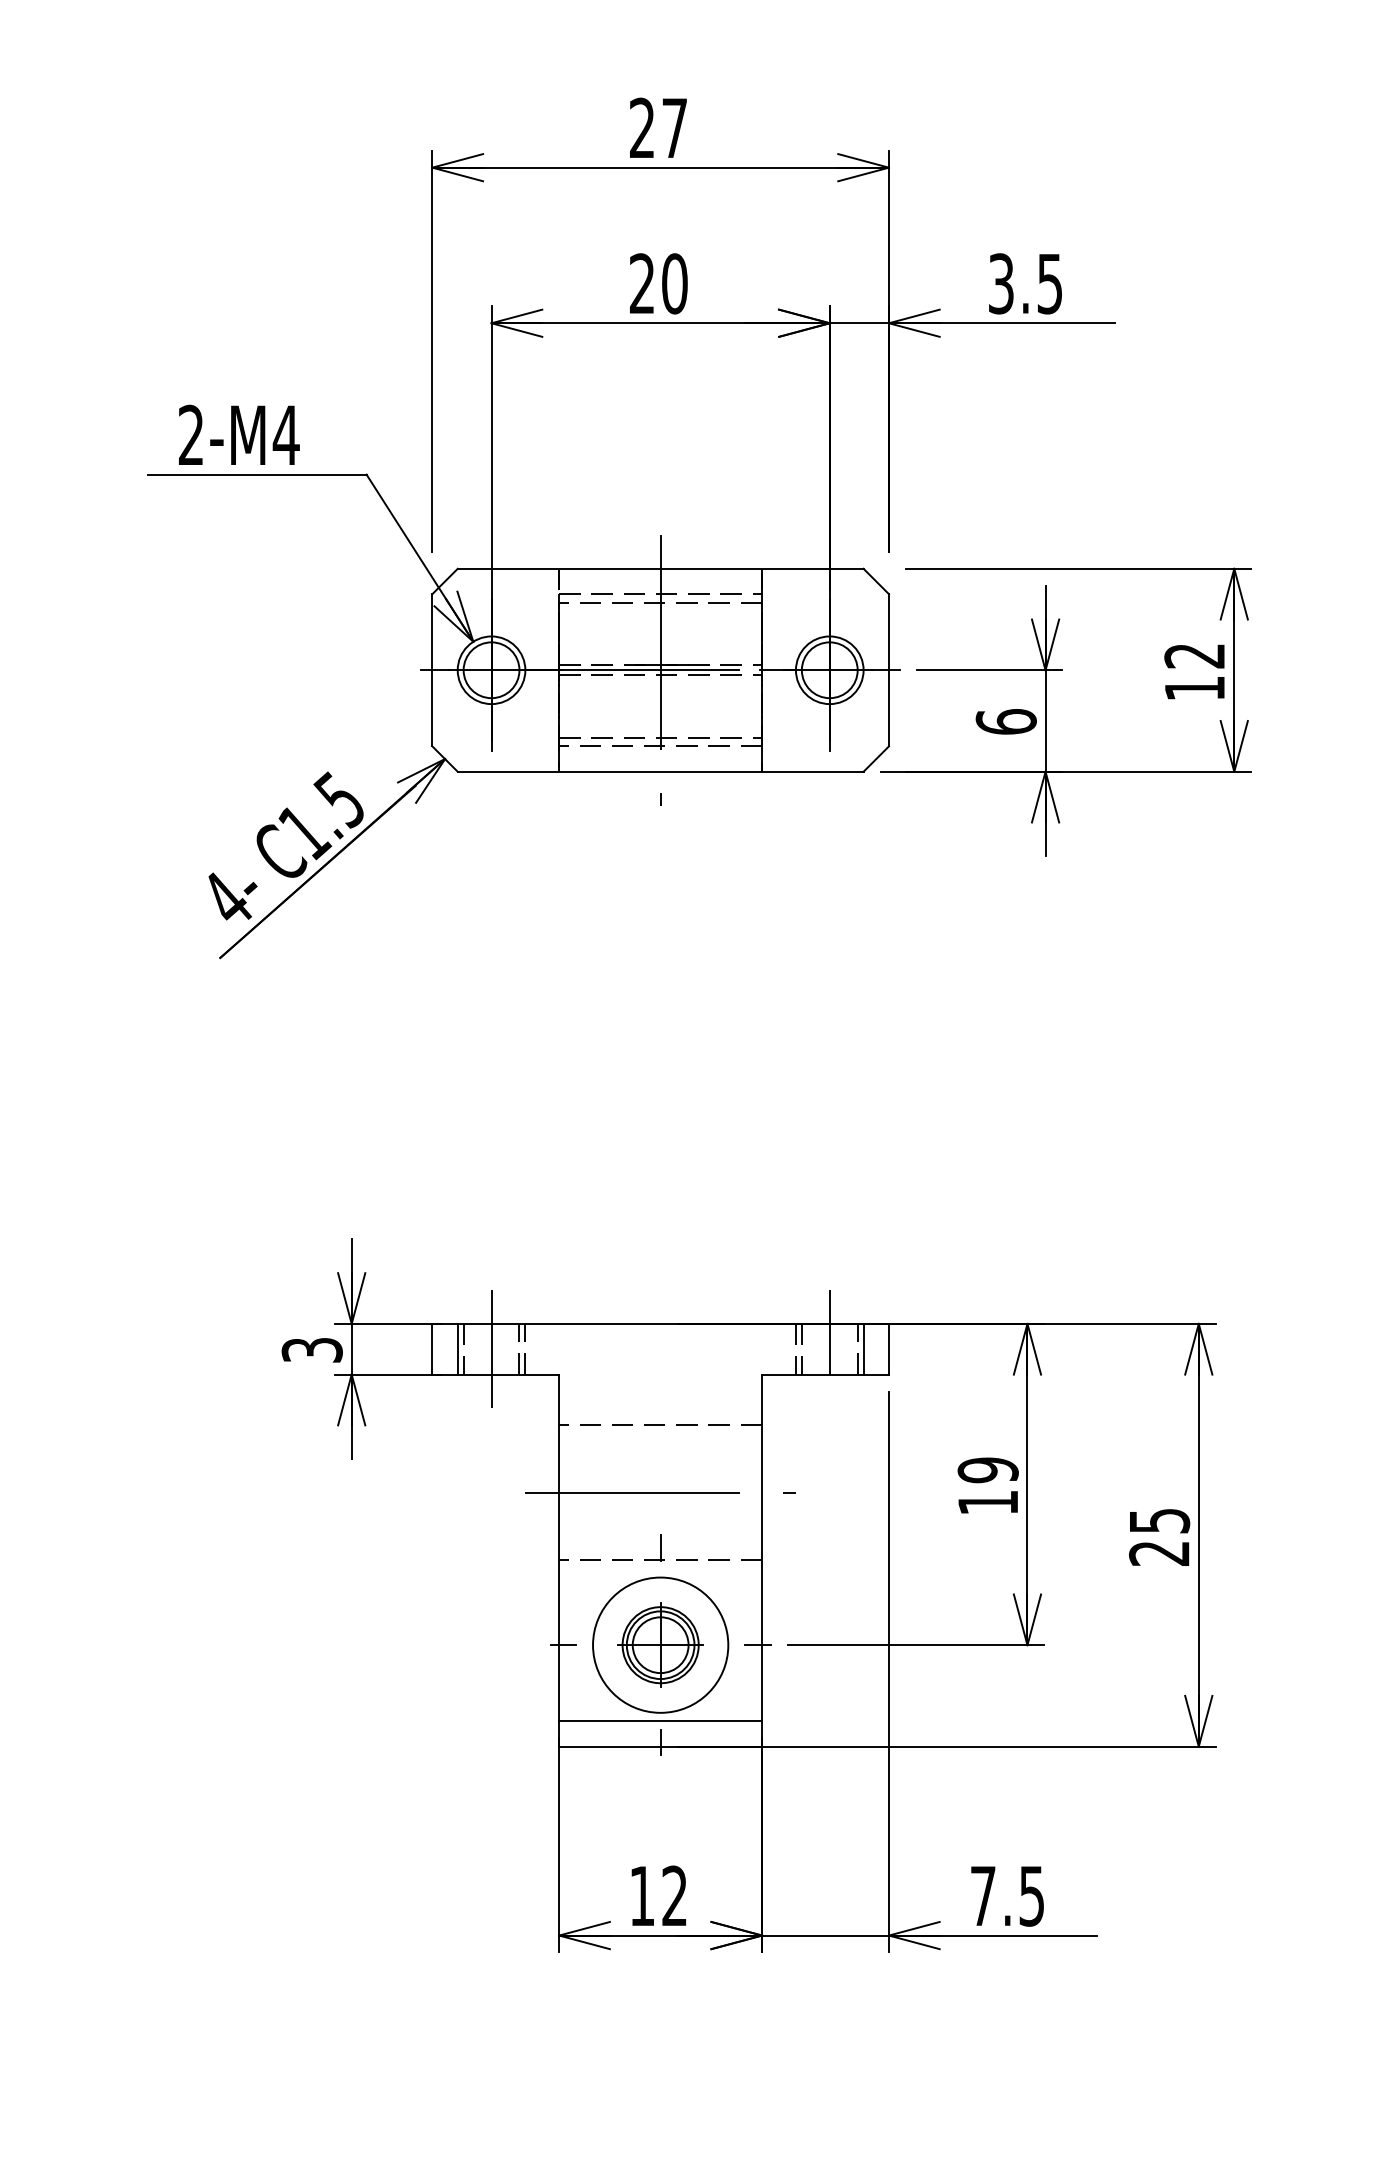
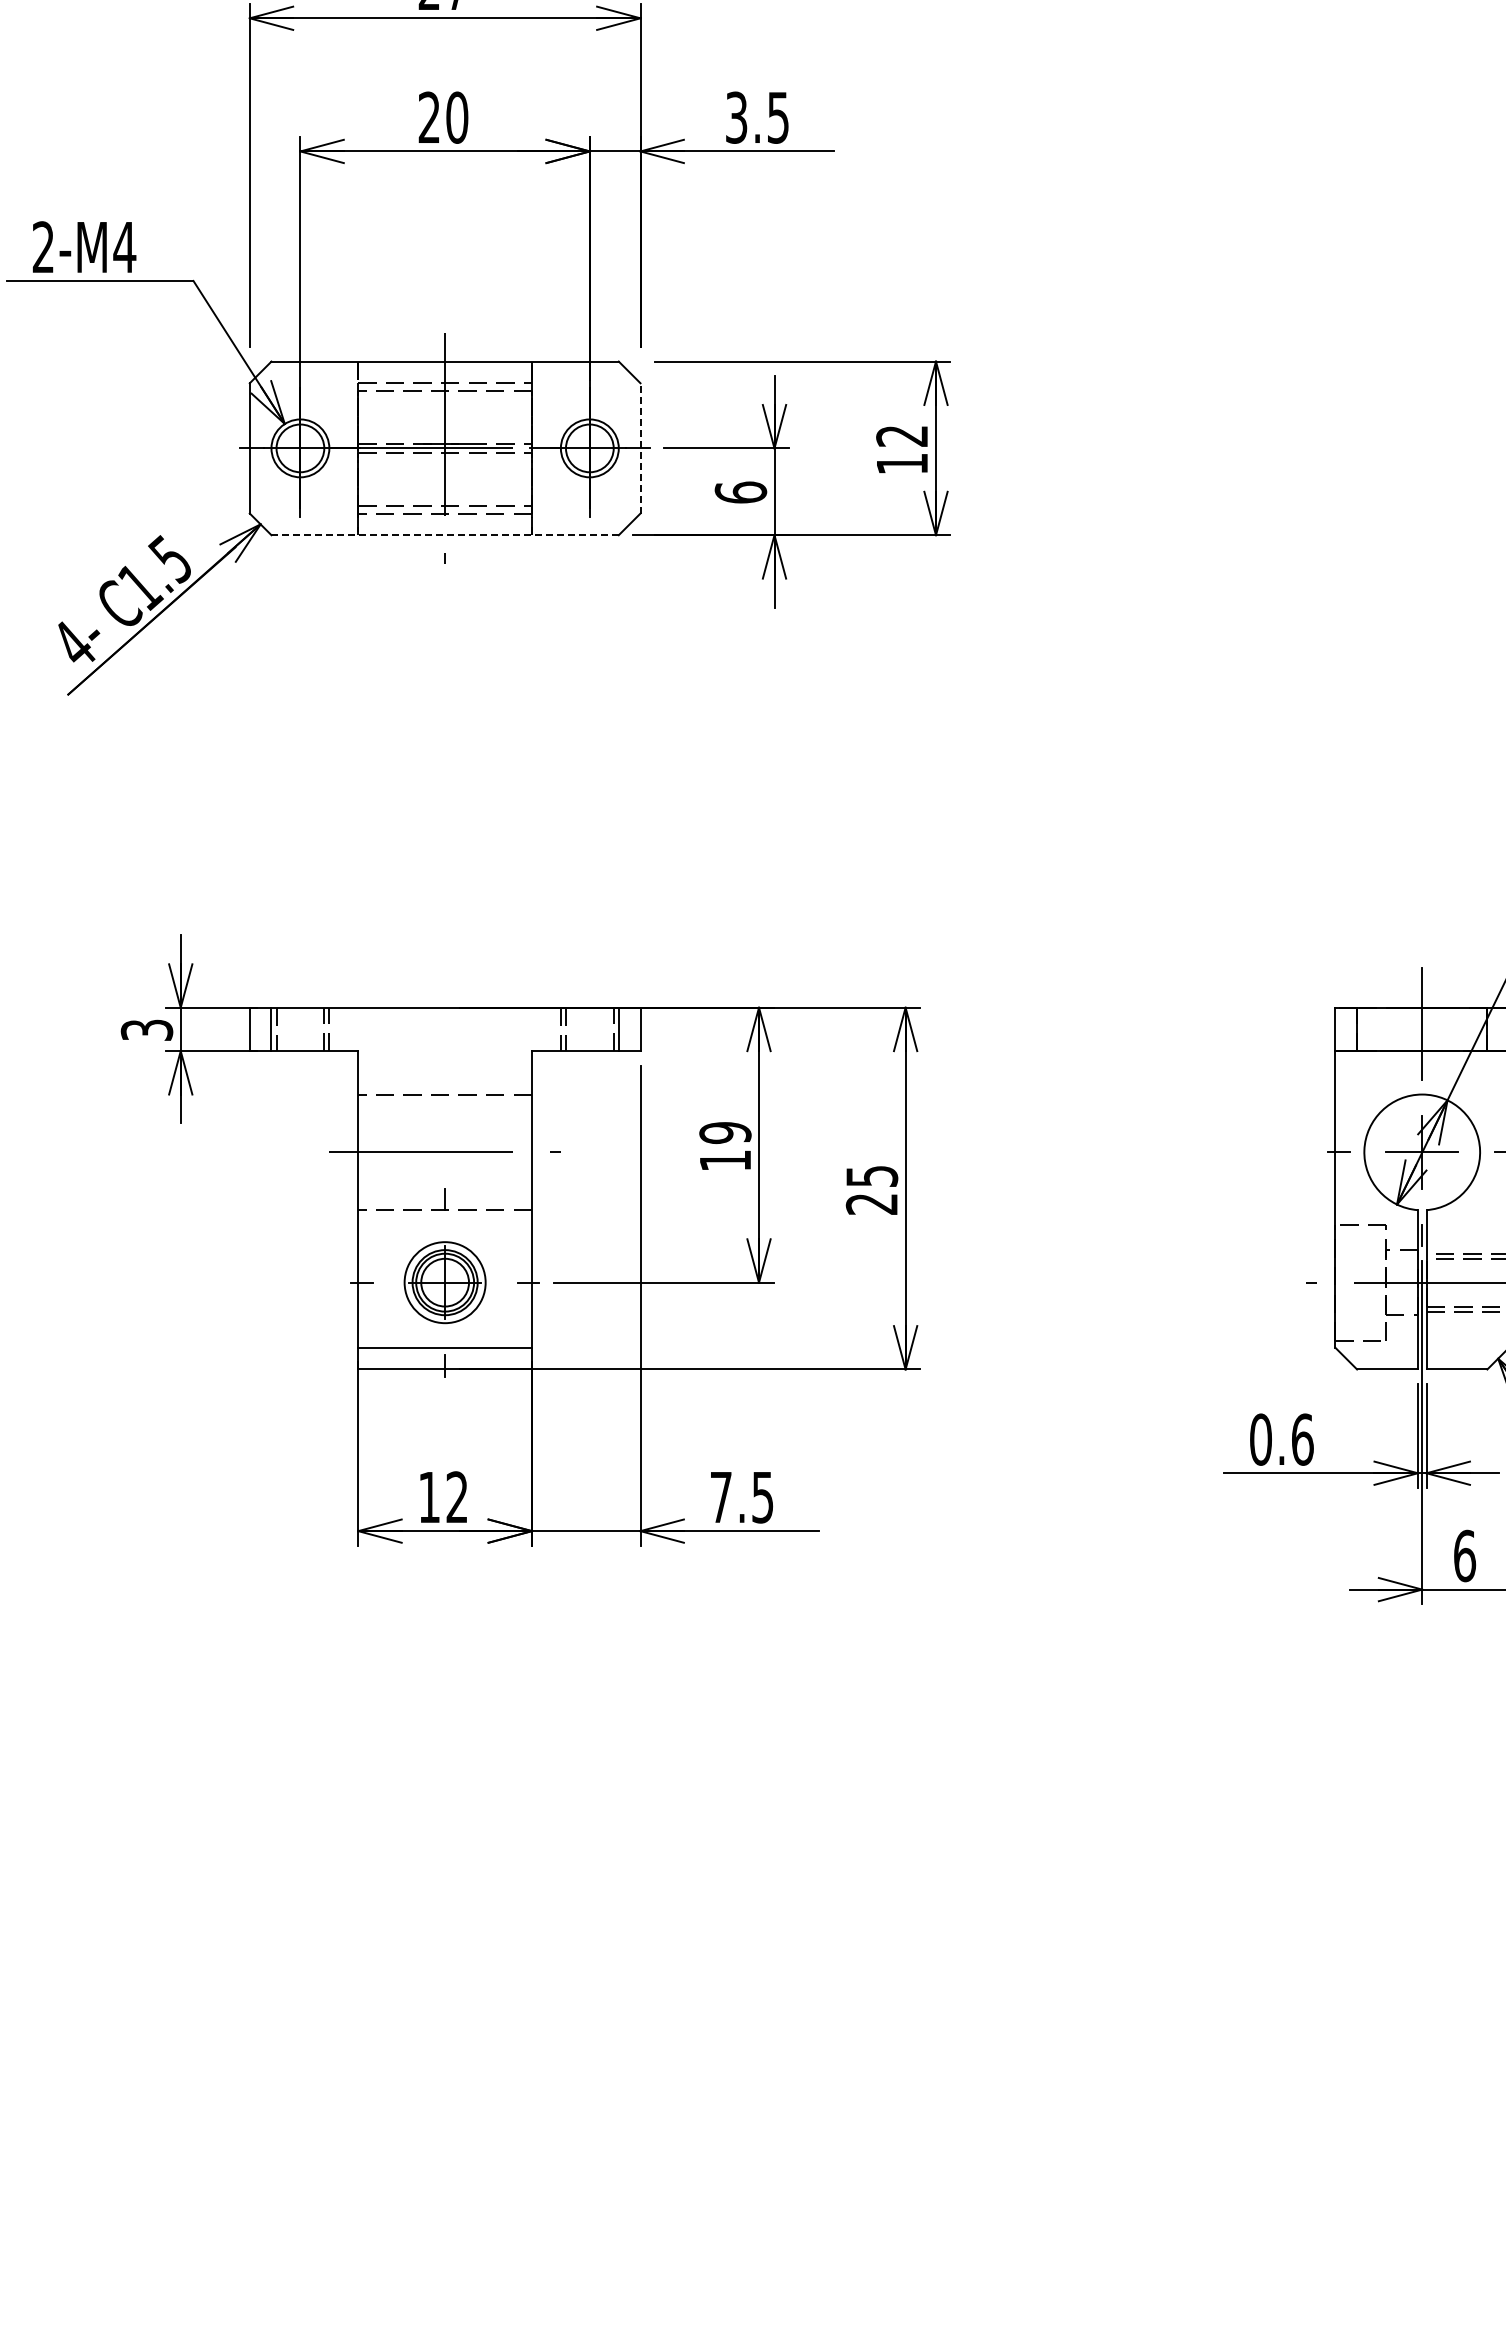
line: (888, 669) -> (640, 447), solid -> dashed
line: (661, 772) -> (445, 535), solid -> dashed
line: (829, 1331) -> (589, 1014), removed
line: (491, 1349) -> (300, 1029), removed
circle: (661, 1645) -> (445, 1282), size x0.7

